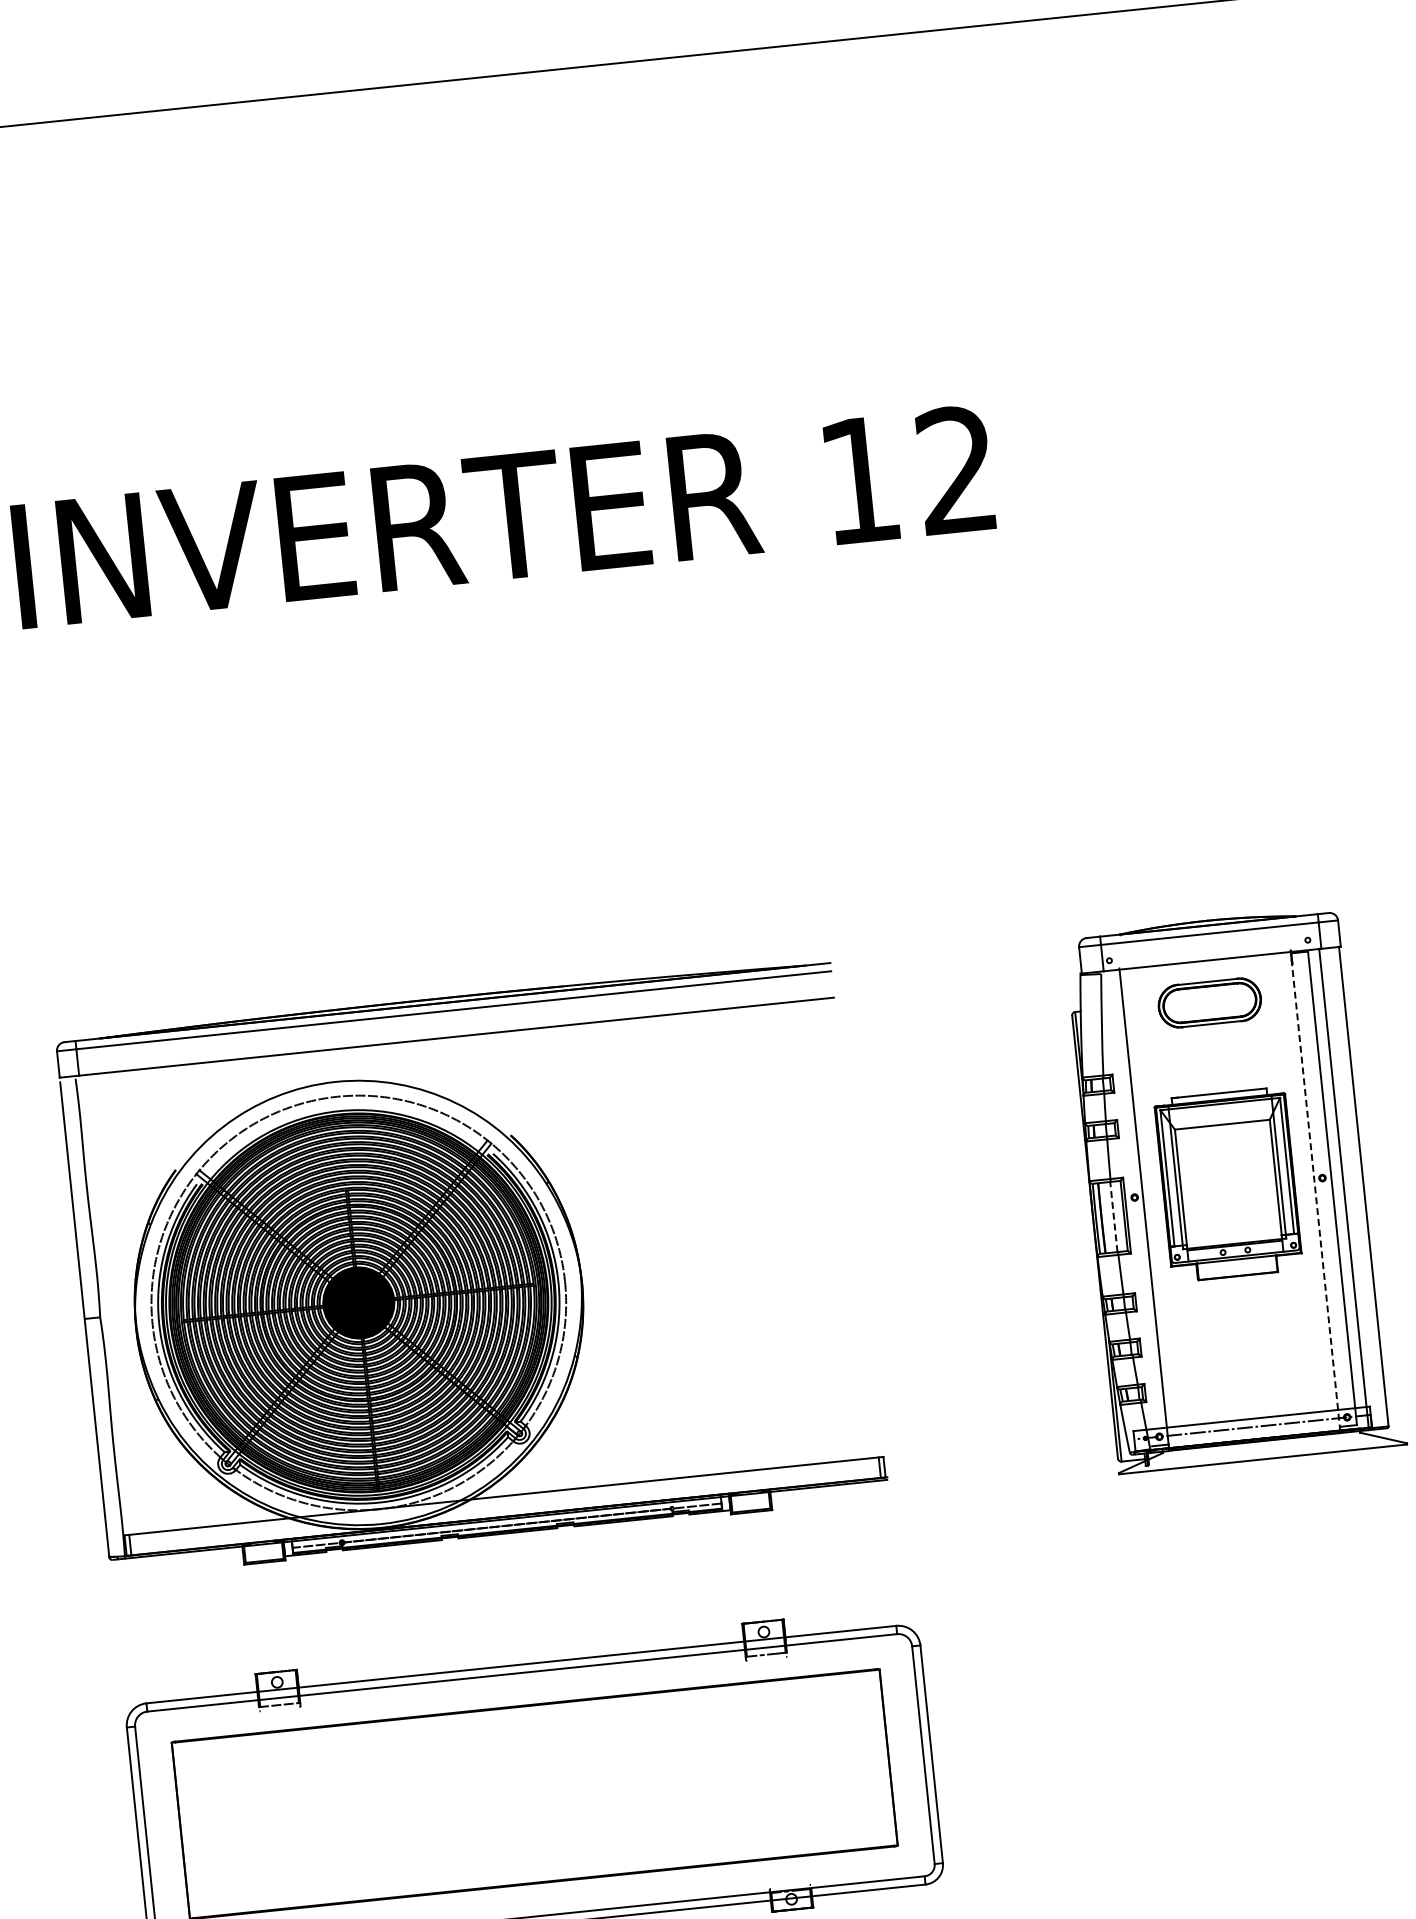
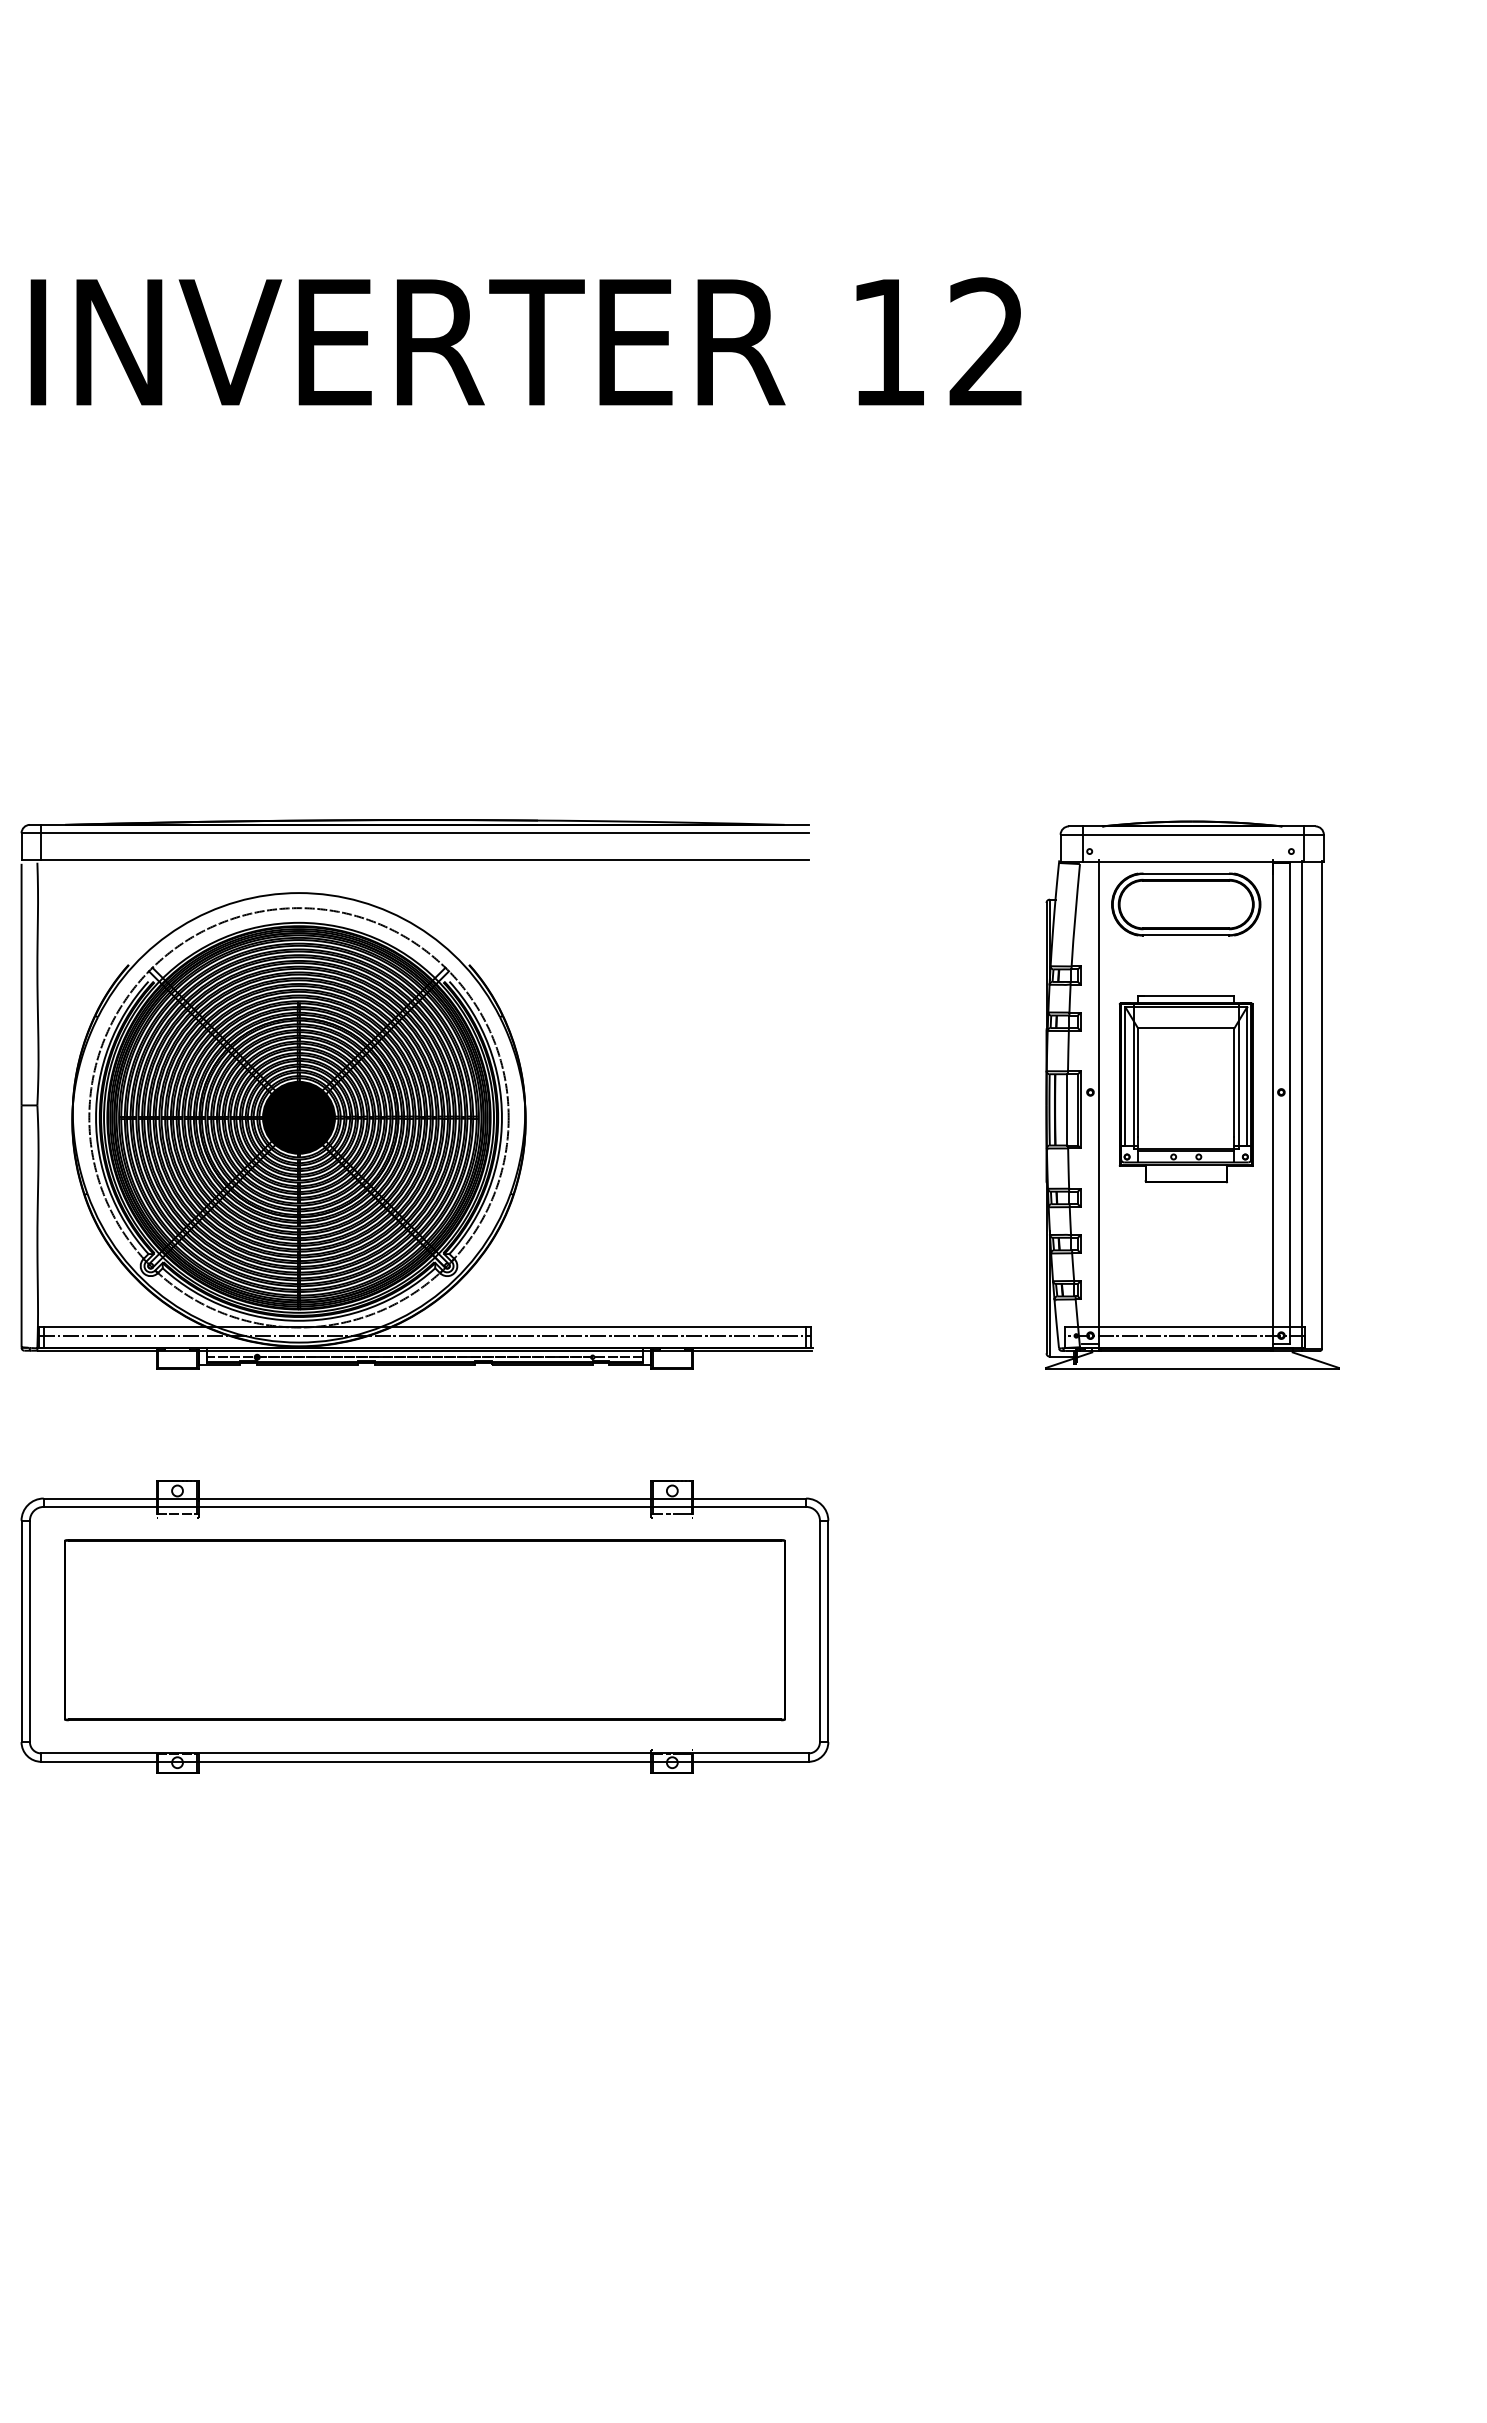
part: (1210, 1002) -> (1186, 904), size x1.43
line: (1316, 1191) -> (1273, 1105), dashed -> solid
line: (1113, 1216) -> (1067, 1109), dashed -> solid
line: (504, 1504) -> (424, 1335), added

